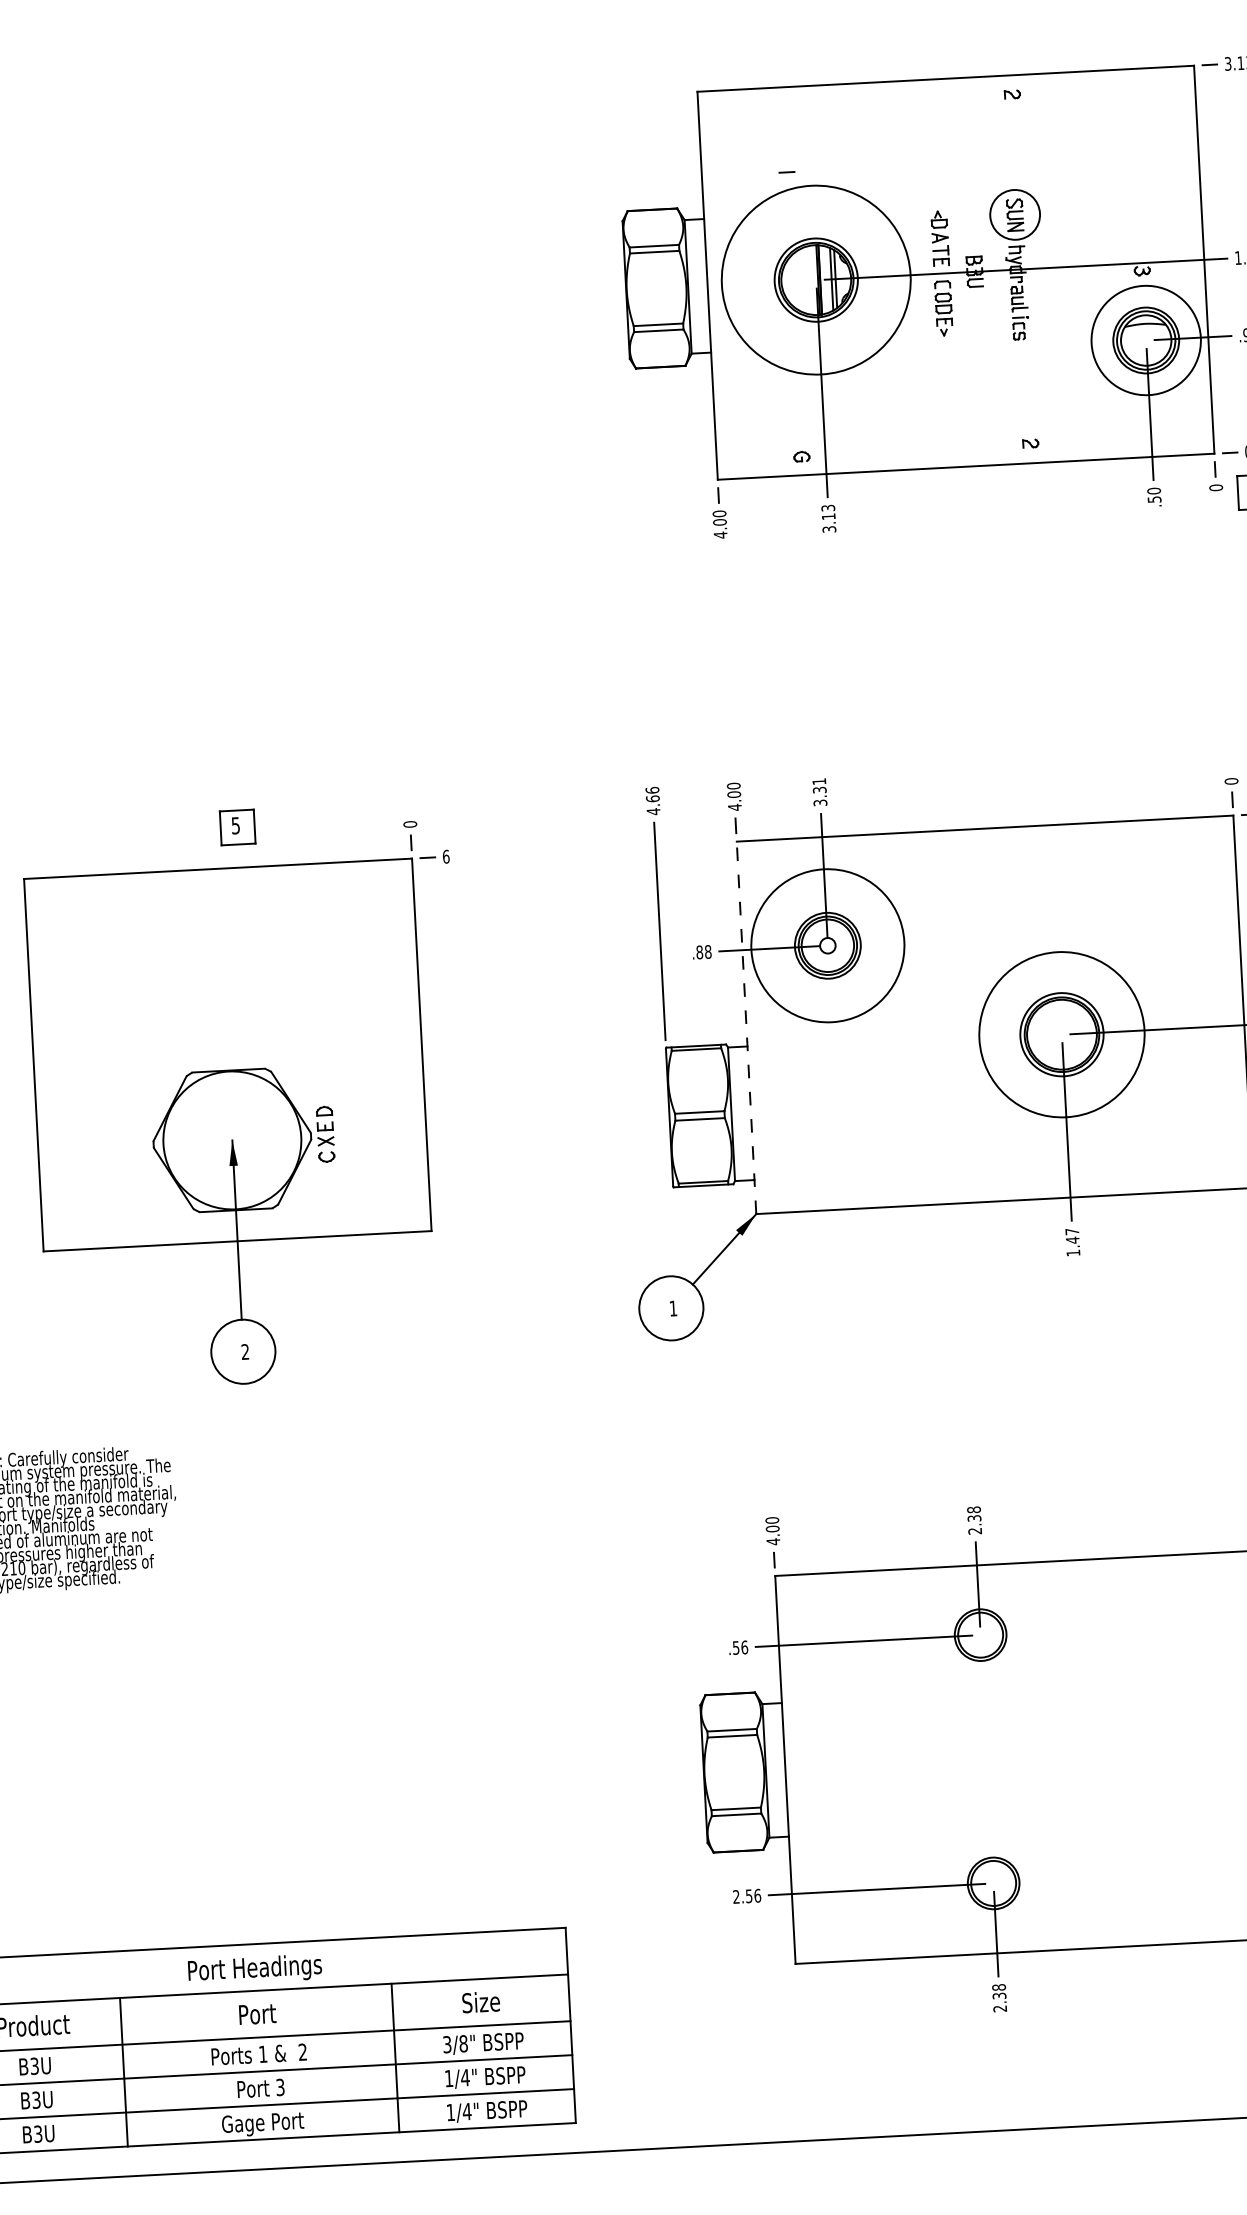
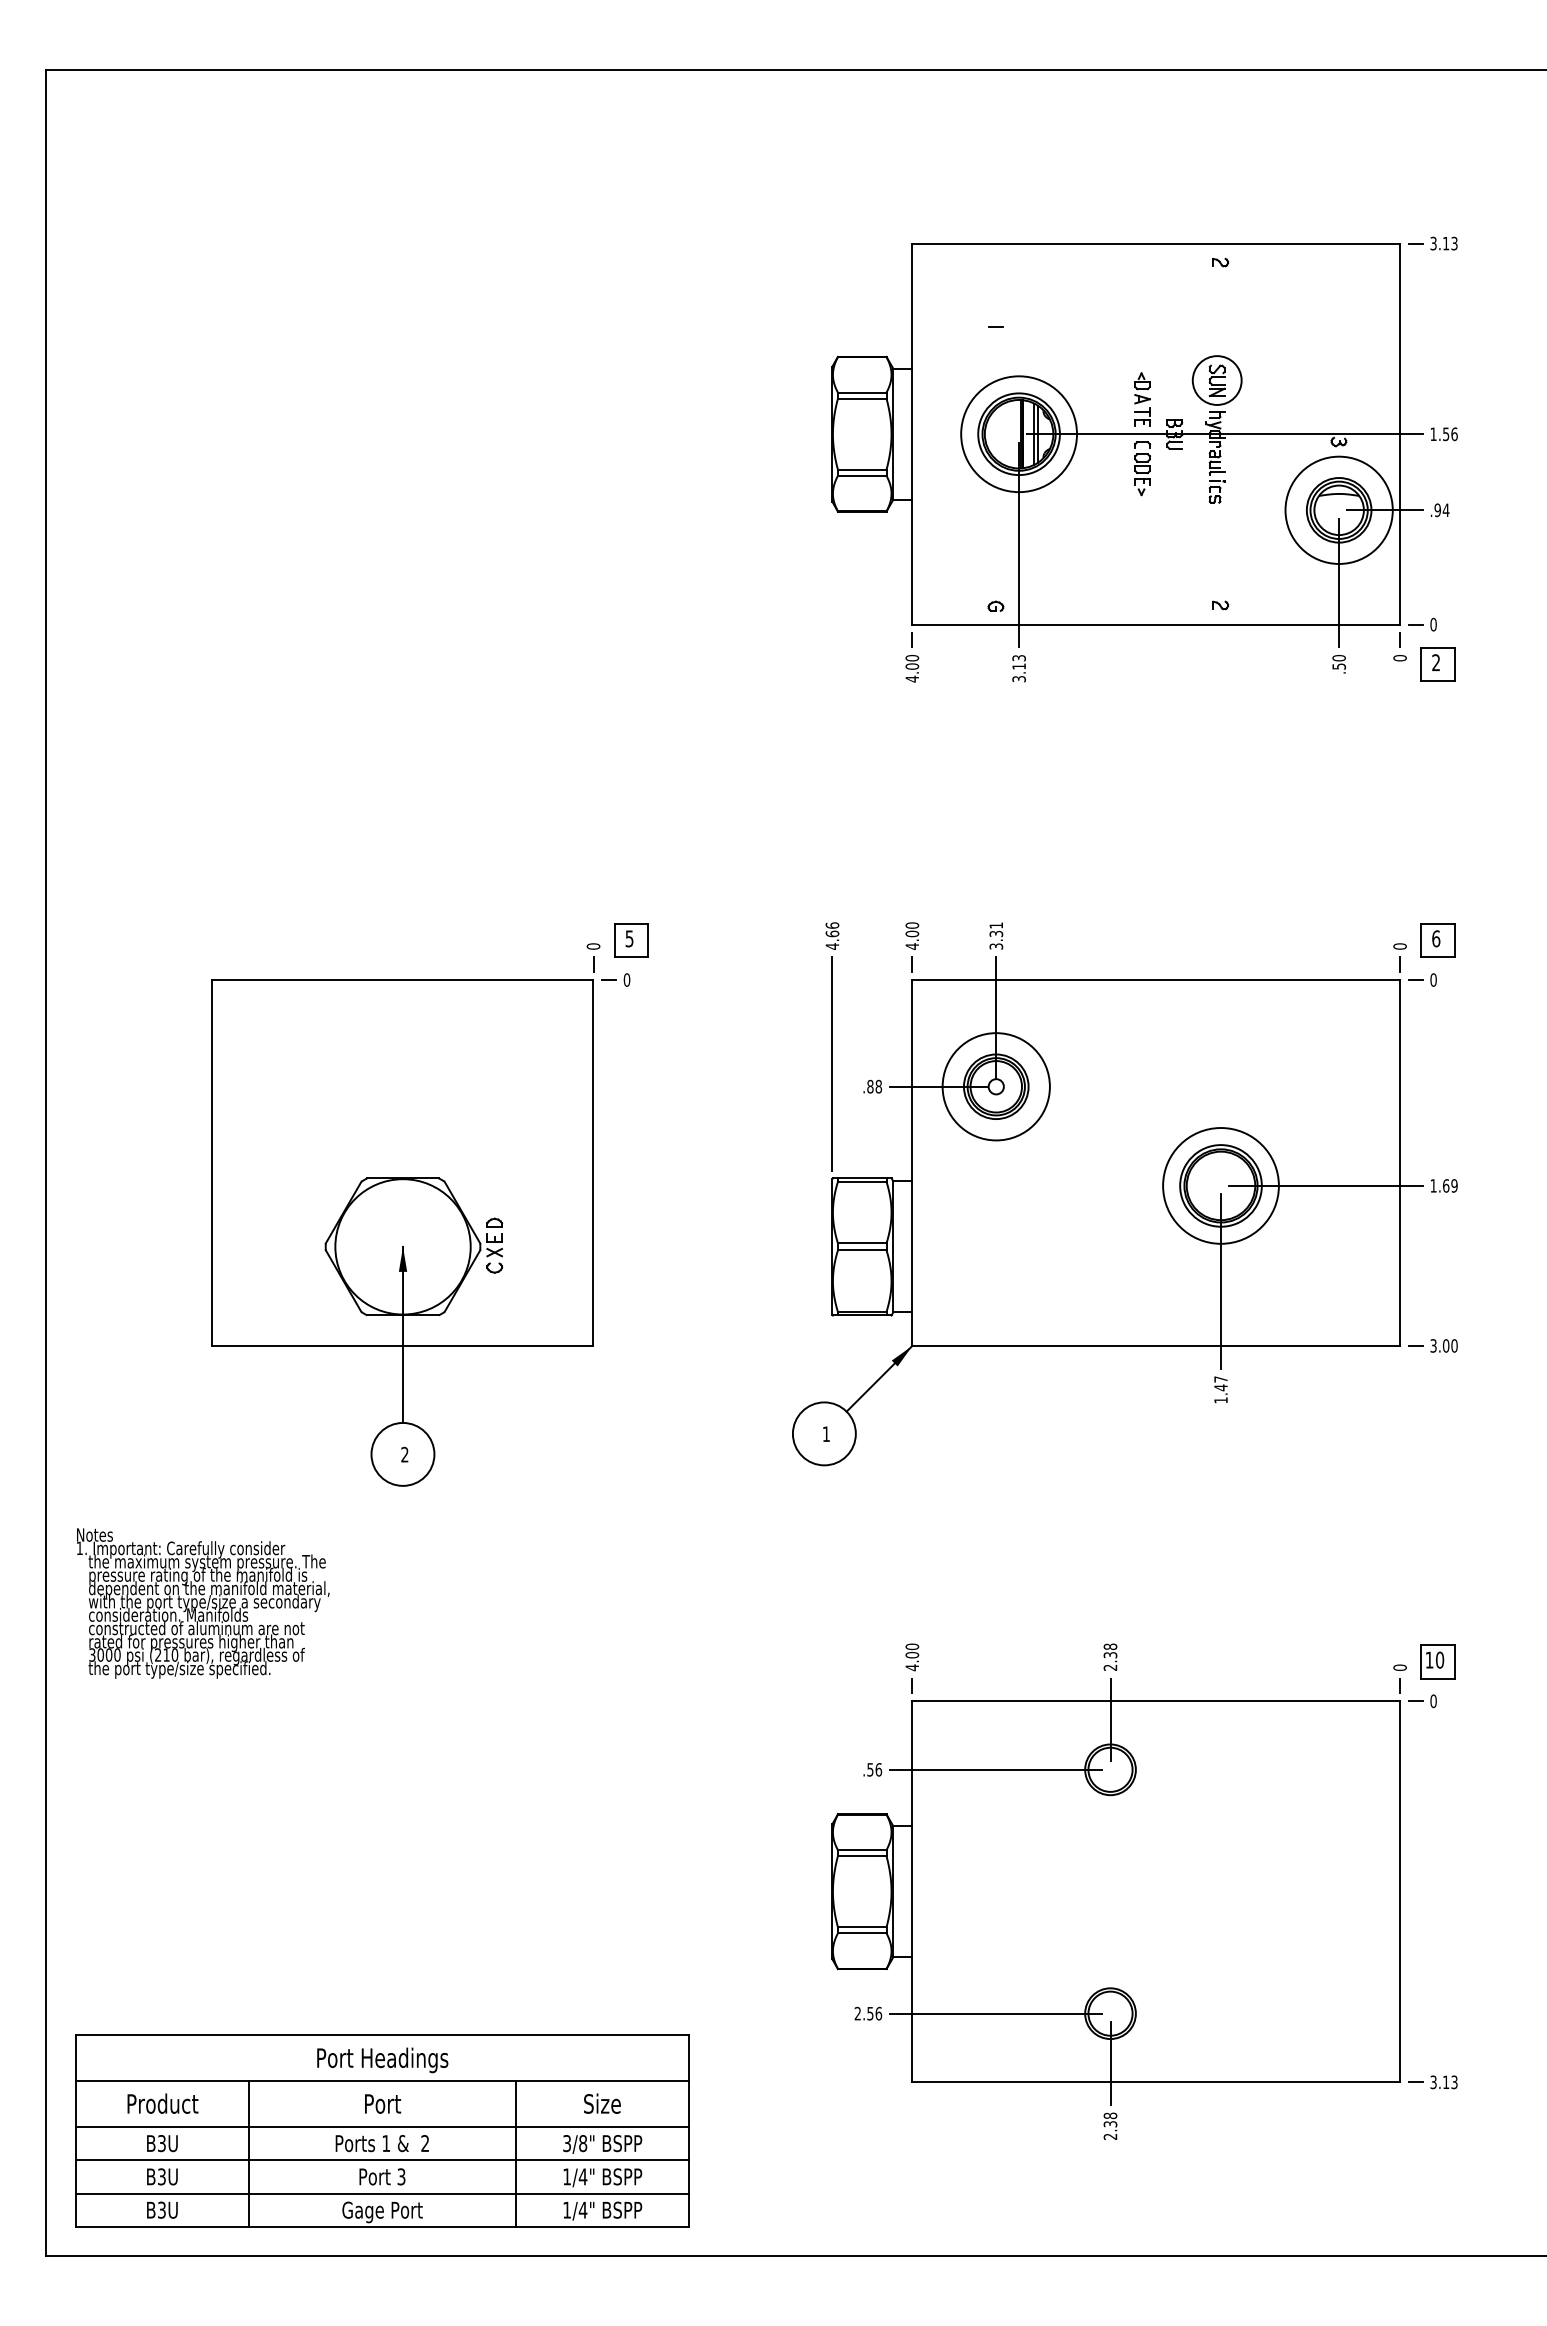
circle: (815, 280) -> (1018, 434), size x0.62
part: (237, 827) -> (631, 940), moved
text: (446, 856) -> (627, 979), 6 -> 0
circle: (827, 945) -> (995, 1086), size x0.71
line: (746, 1028) -> (912, 1163), dashed -> solid
circle: (1061, 1034) -> (1220, 1185), size x0.71

